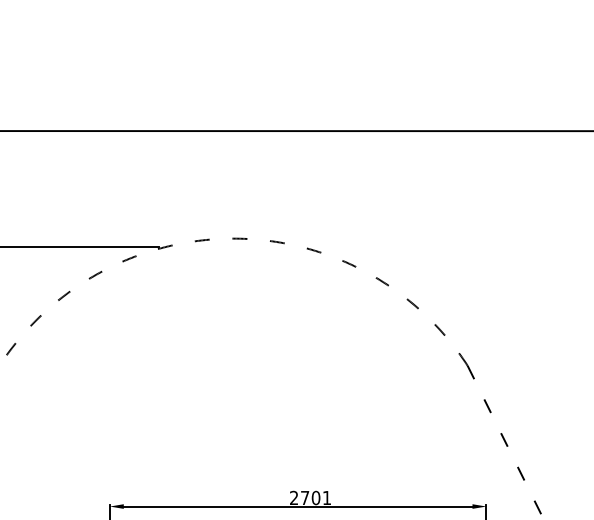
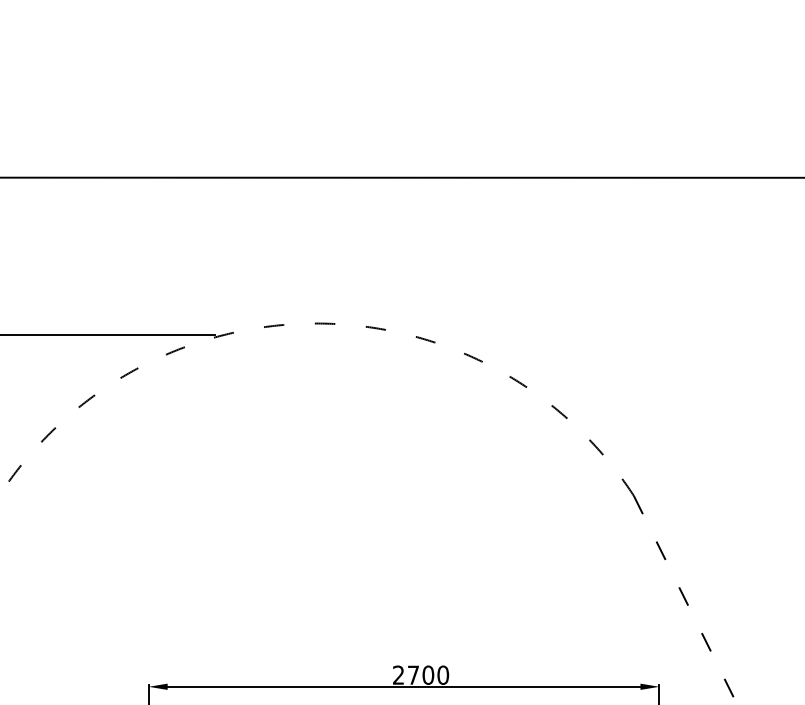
text: (327, 497) -> (443, 674), 2701 -> 2700

